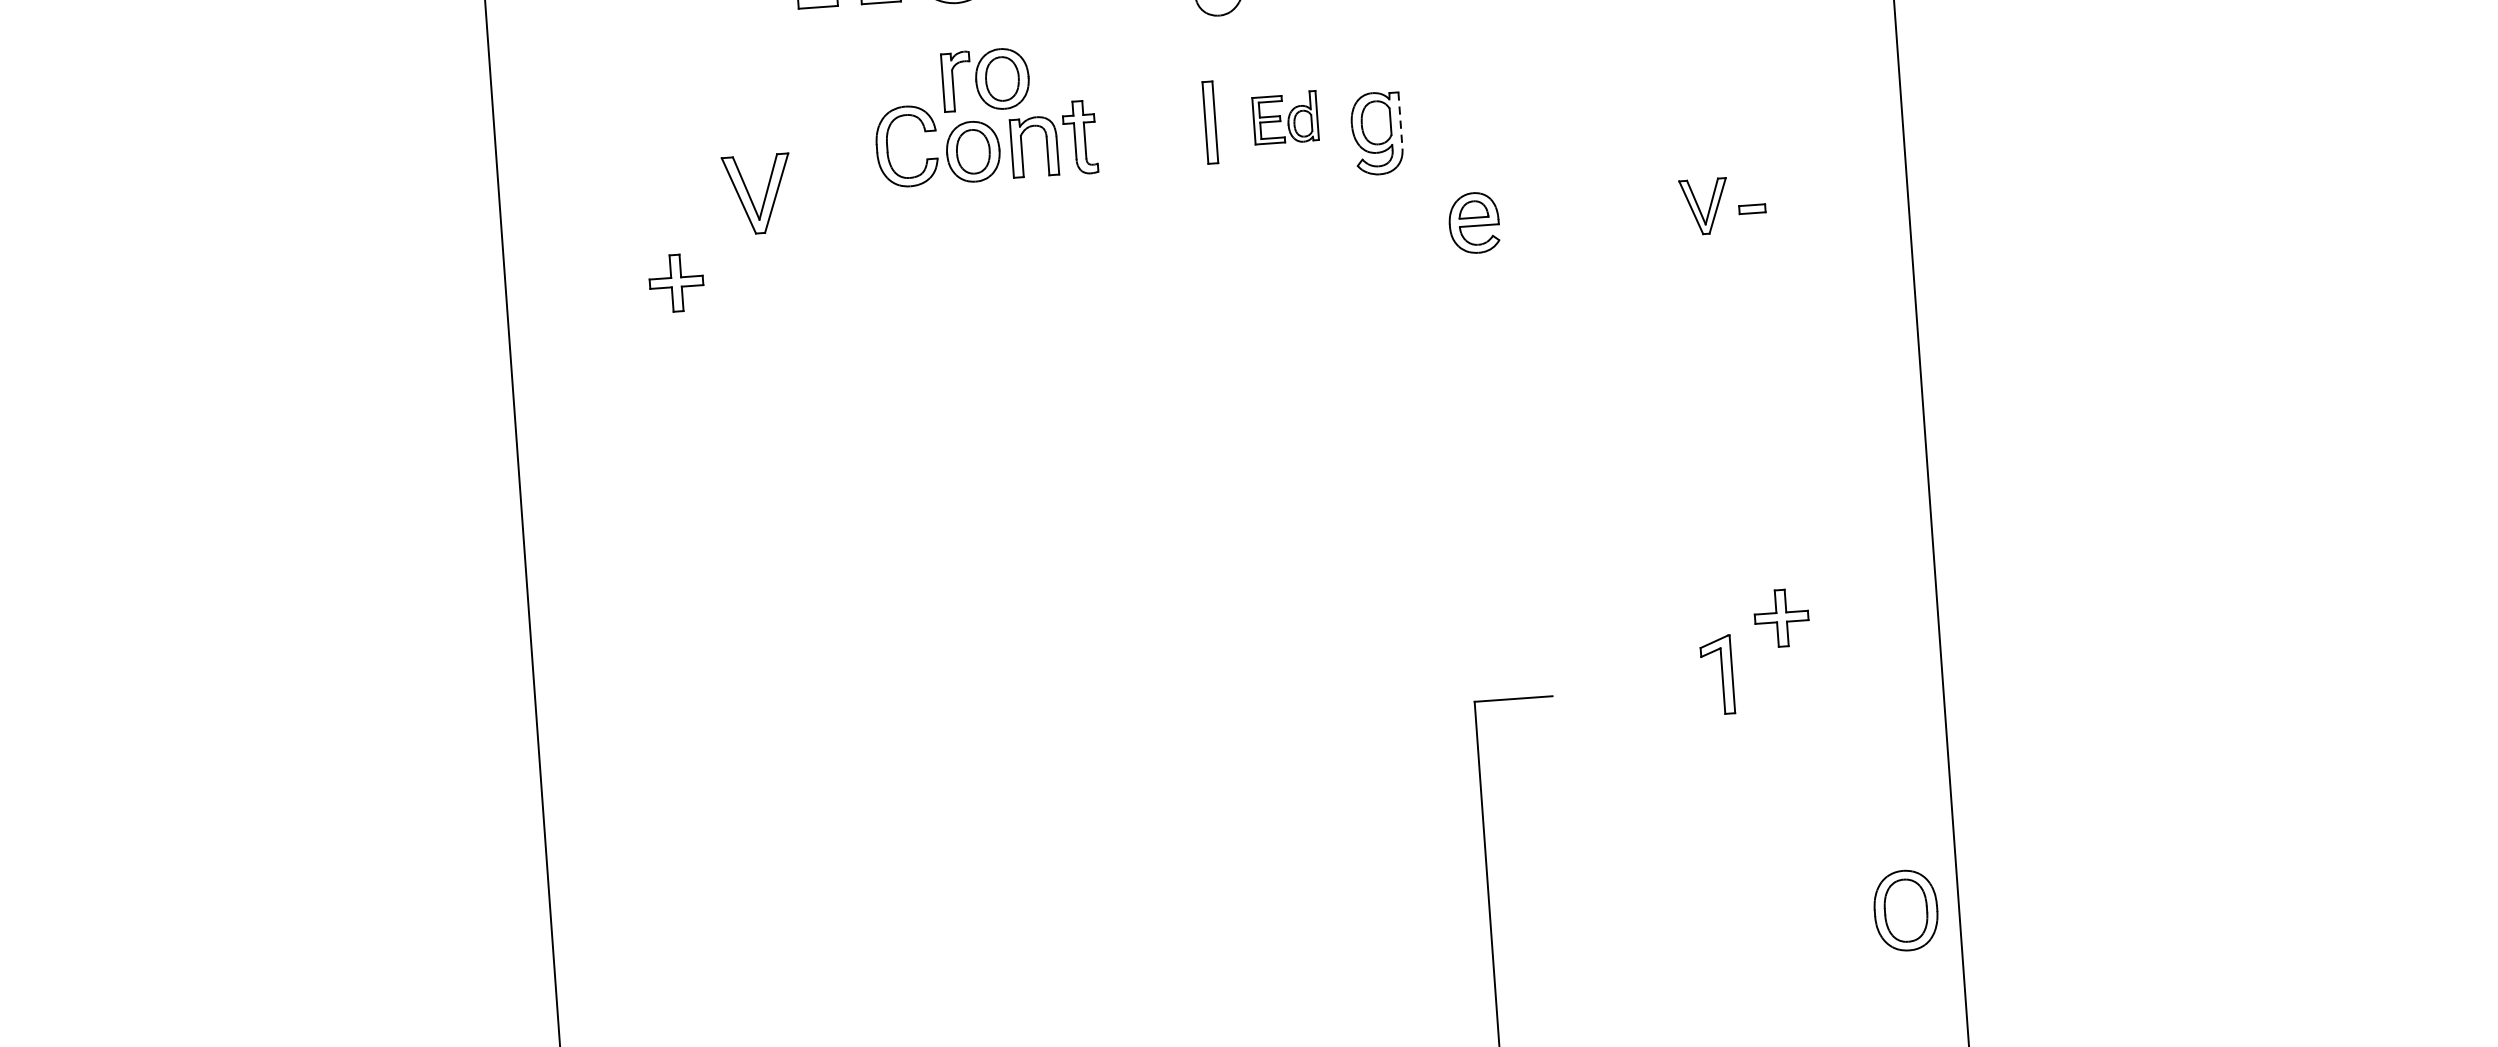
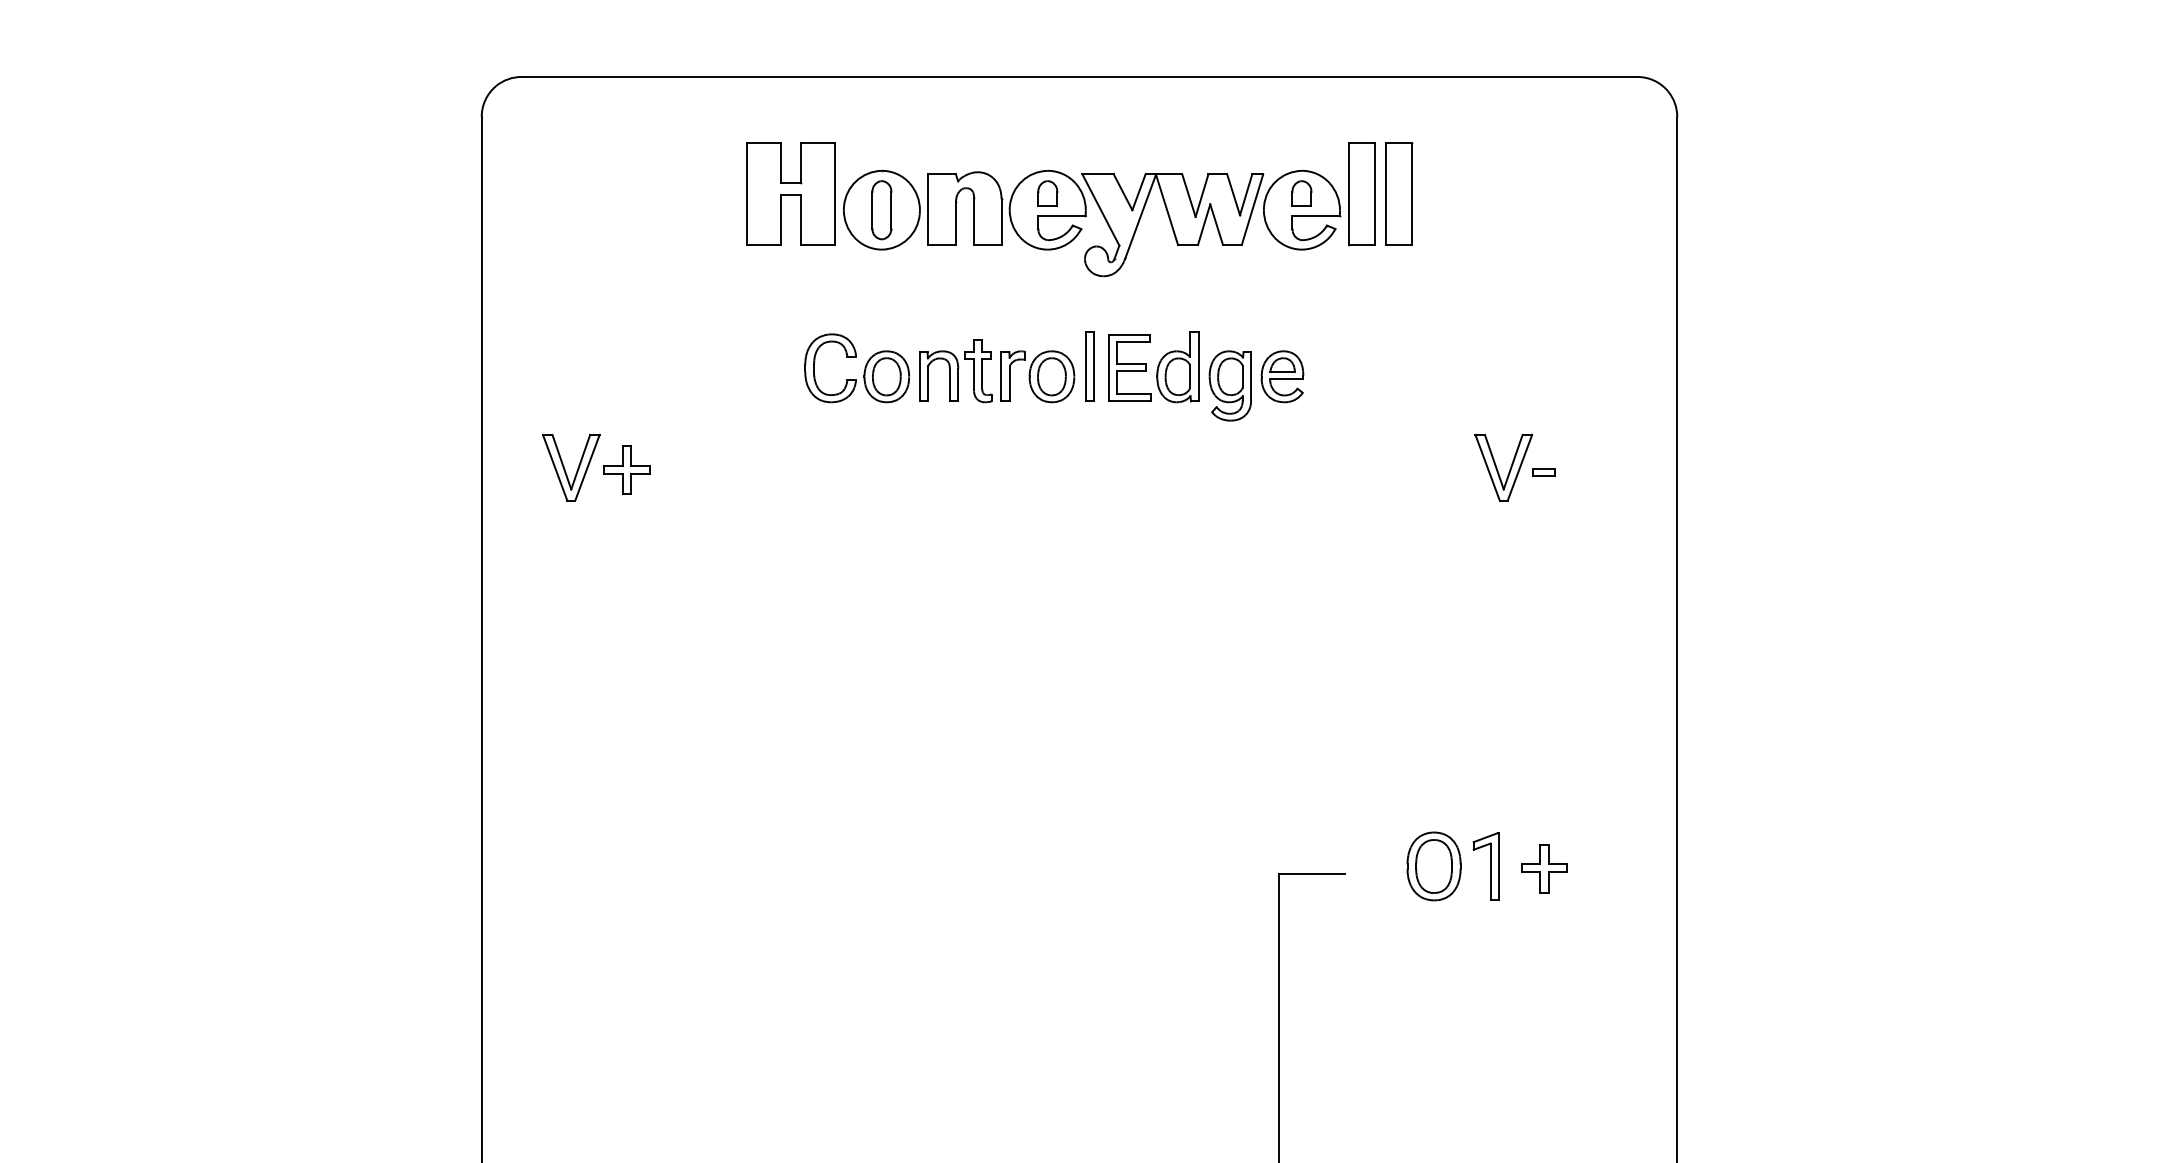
part: (985, 79) -> (1037, 376), moved
part: (1285, 118) -> (1153, 367), size x1.67
line: (1400, 120) -> (1251, 376), dashed -> solid
part: (757, 193) -> (571, 467), moved
part: (1704, 206) -> (1503, 467), size x1.43
part: (1474, 222) -> (1282, 376), moved
part: (1781, 617) -> (1544, 868), moved
part: (1905, 910) -> (1433, 866), moved

